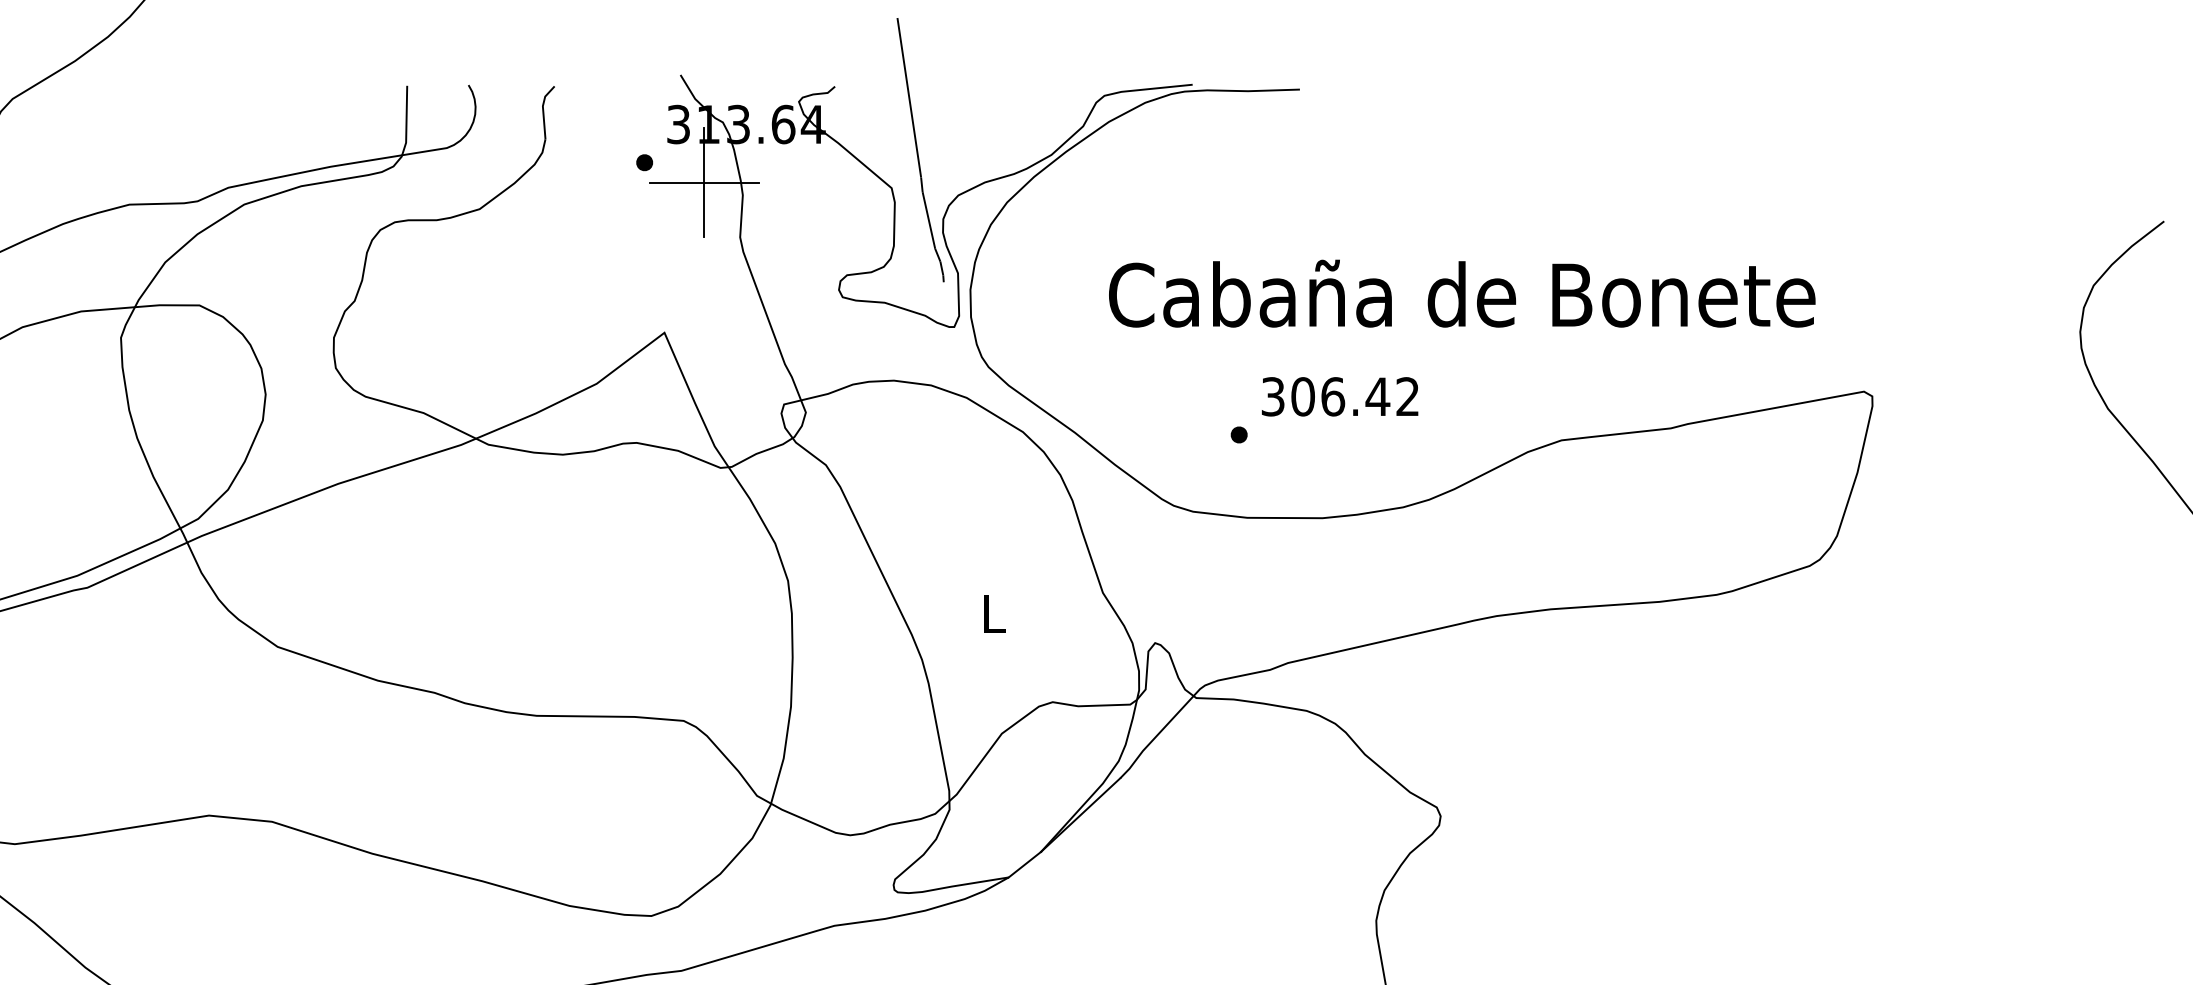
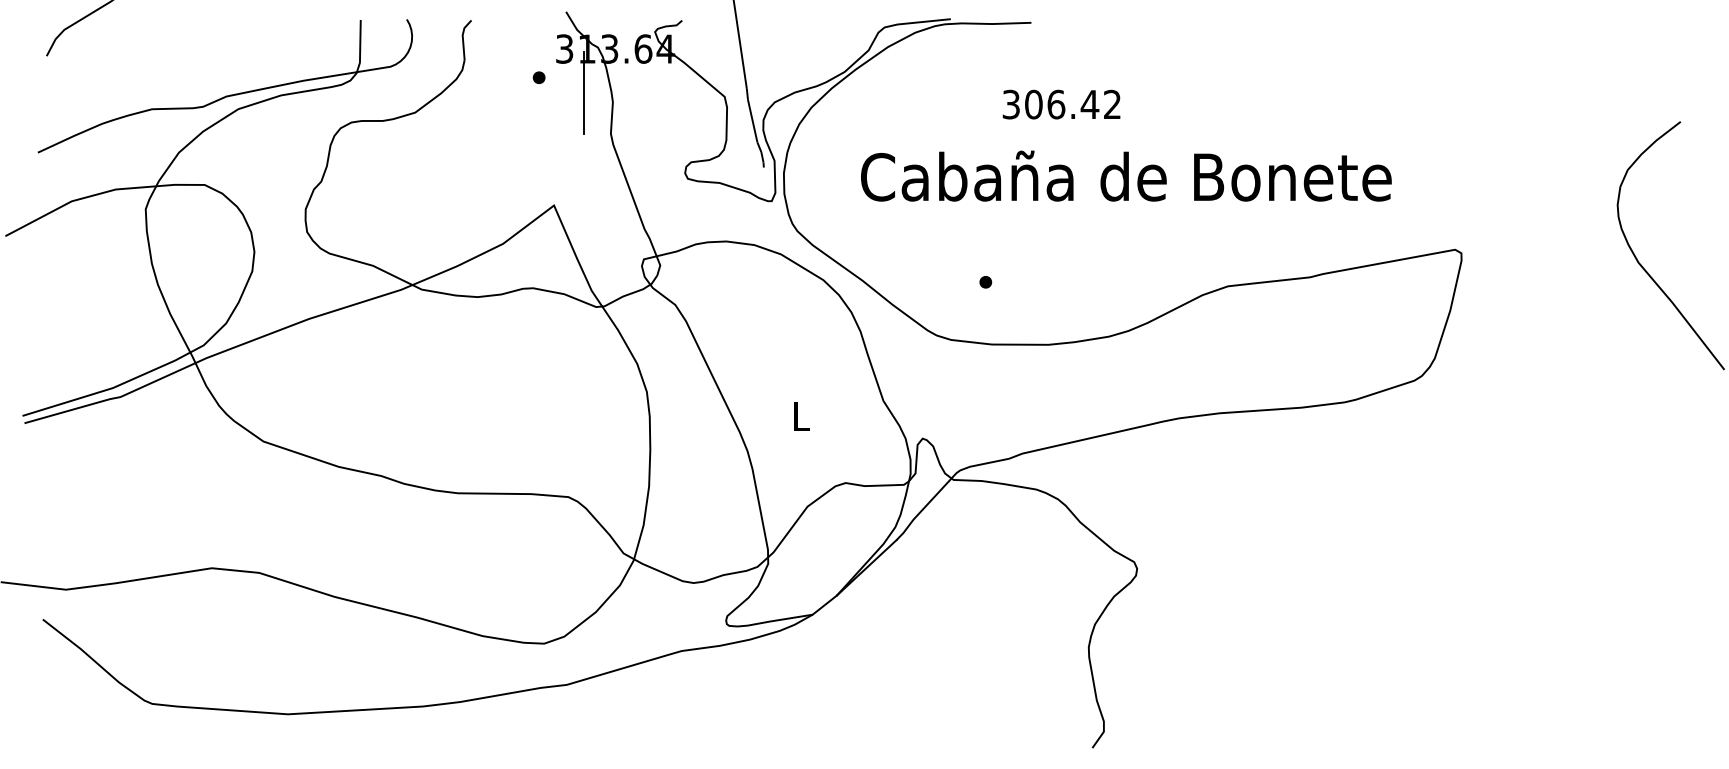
line: (703, 182) -> (583, 92), removed
text: (1462, 292) -> (1126, 175), moved
text: (1339, 396) -> (1061, 104), moved

